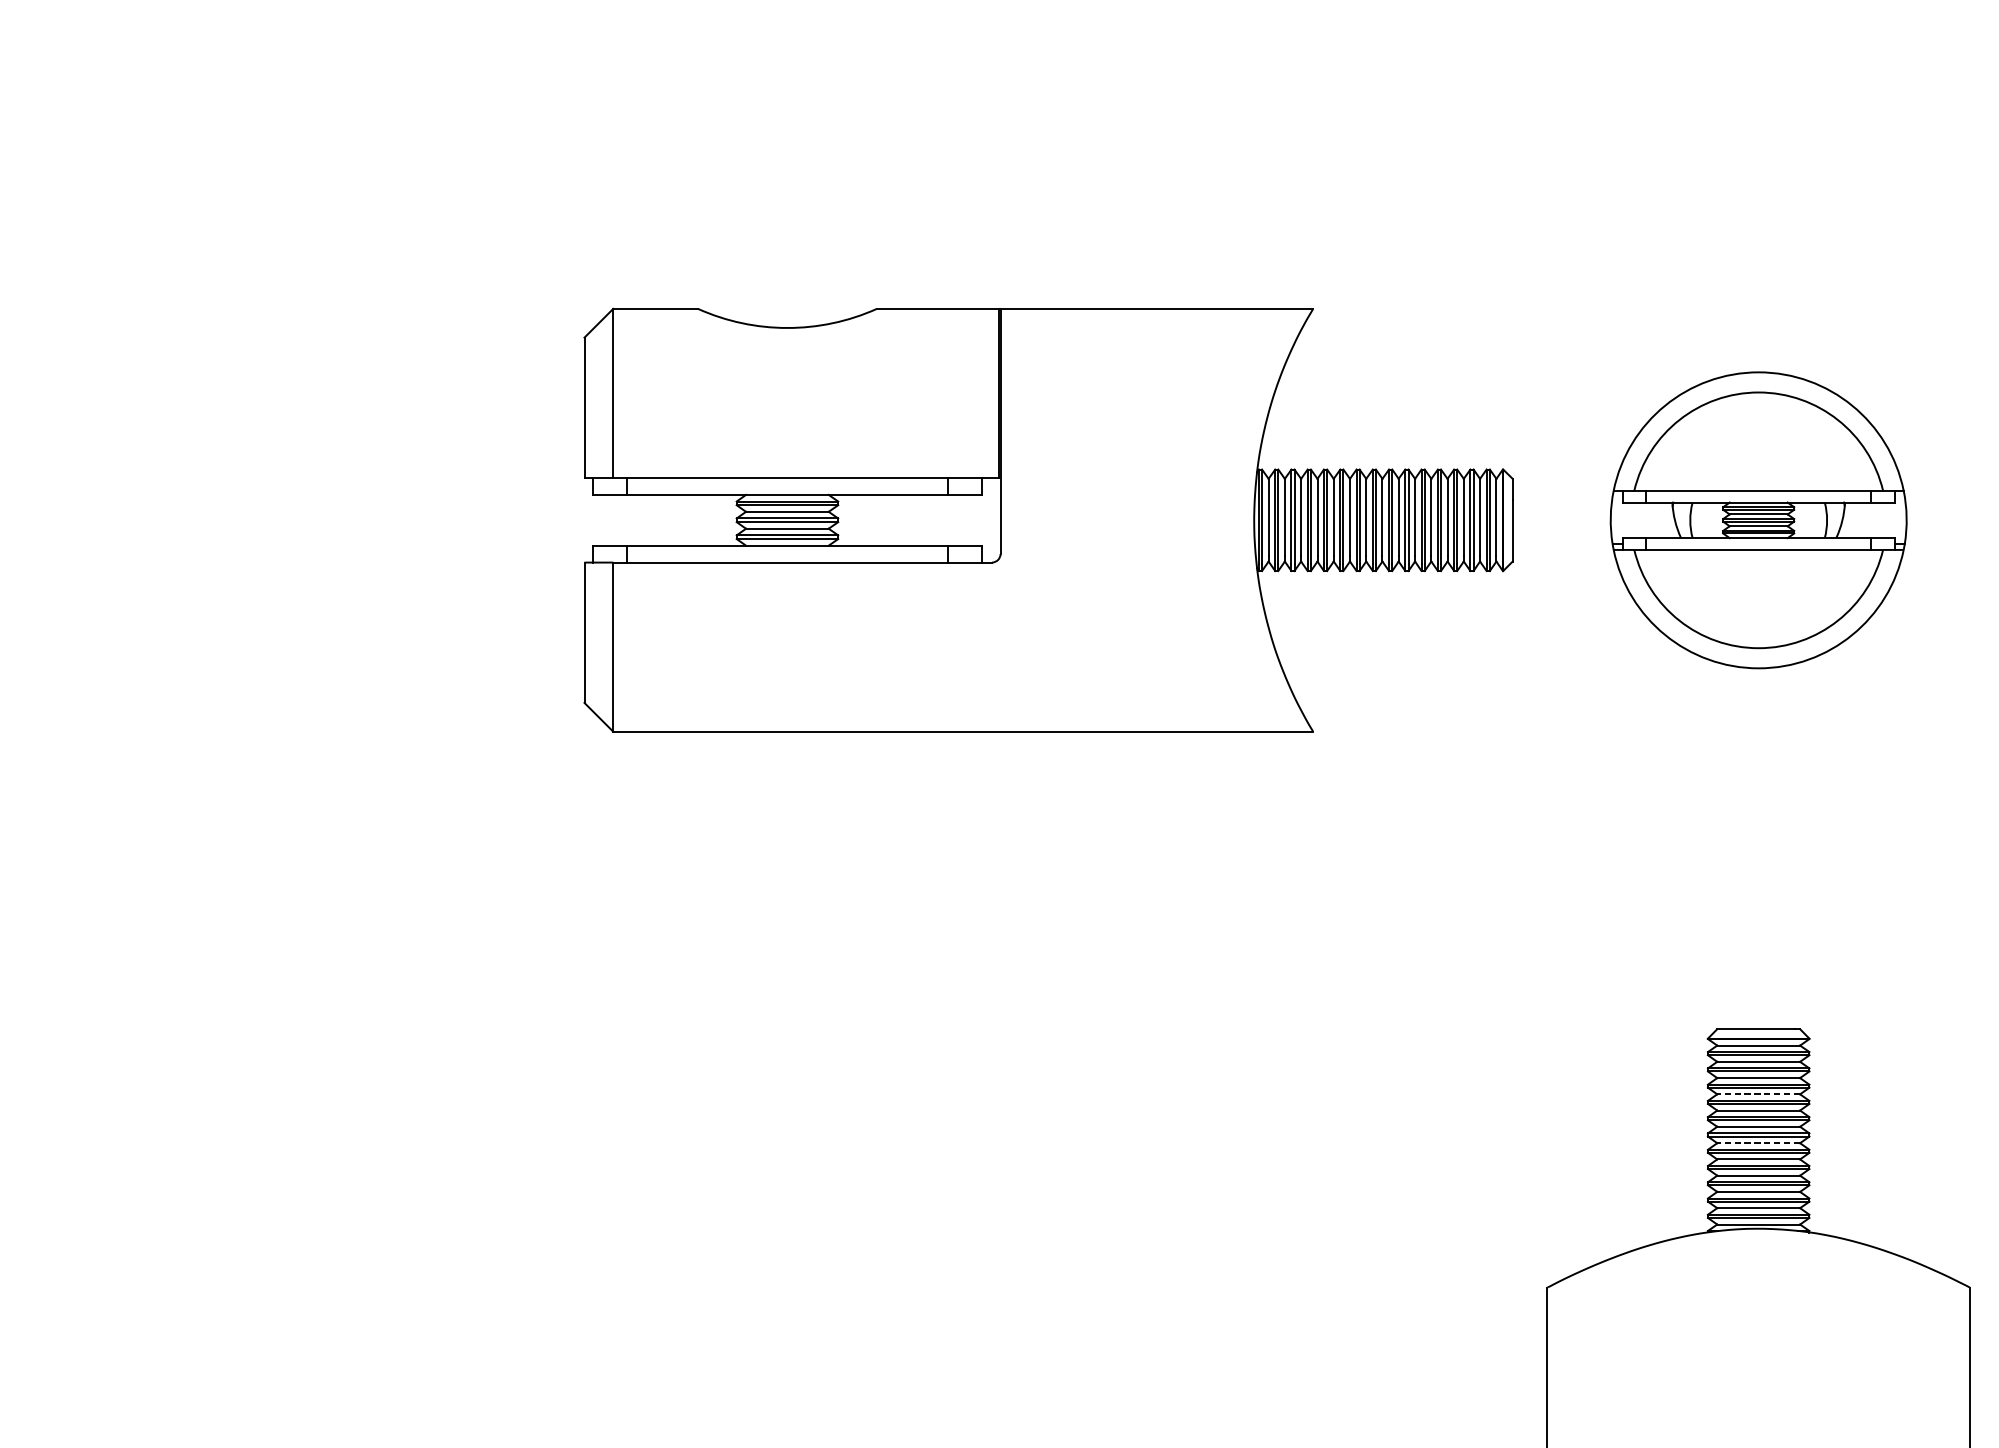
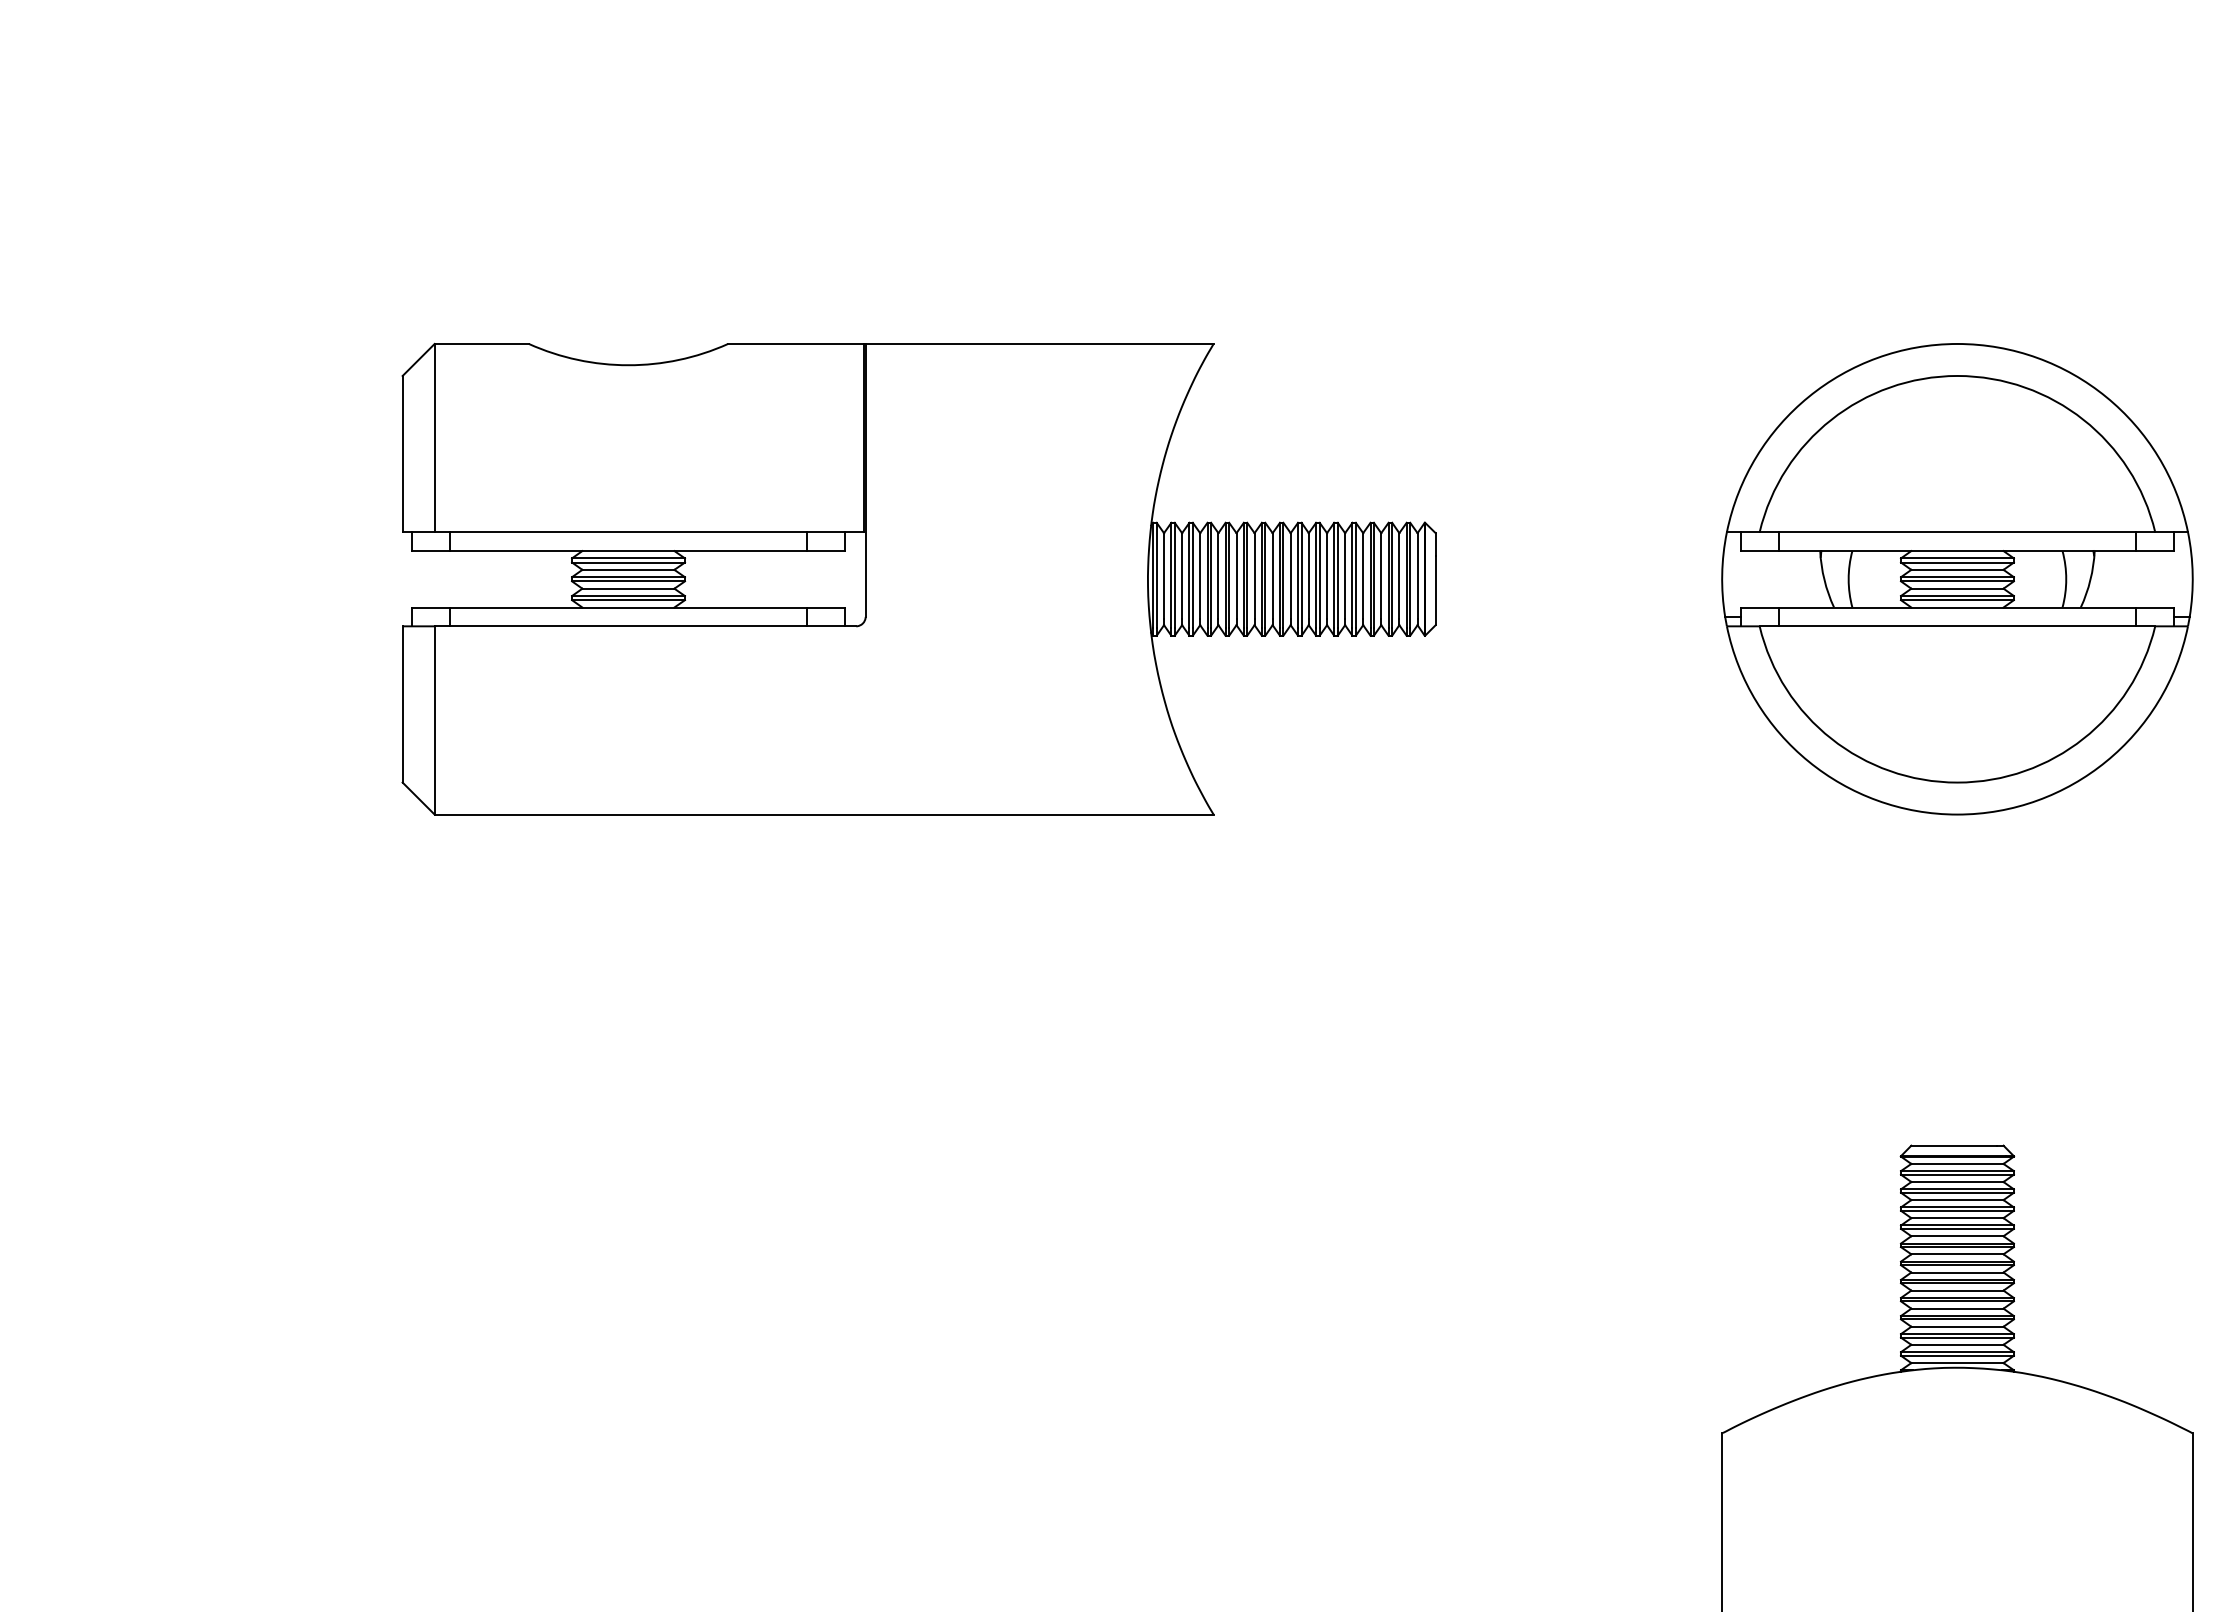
part: (1048, 519) -> (918, 578), moved
part: (1758, 520) -> (1957, 579), size x1.43
line: (1757, 1094) -> (1956, 1218), dashed -> solid
line: (1757, 1143) -> (1956, 1272), dashed -> solid

